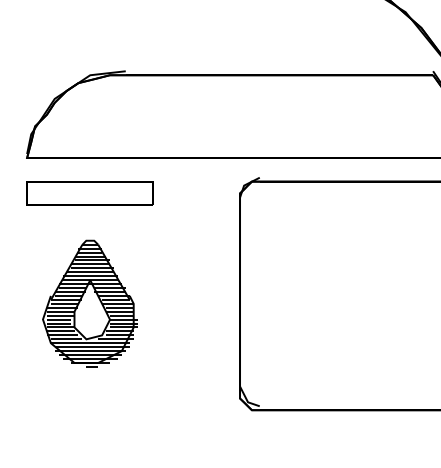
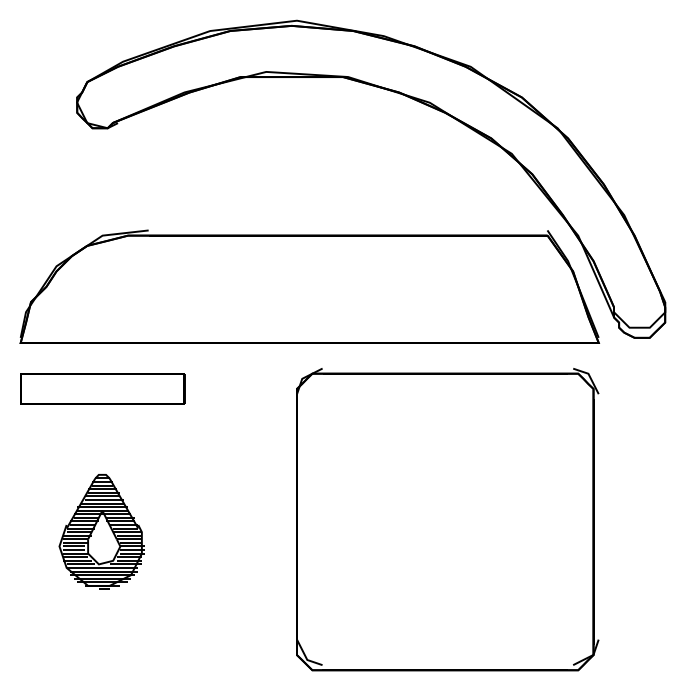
part: (89, 303) -> (101, 531), size x0.7

